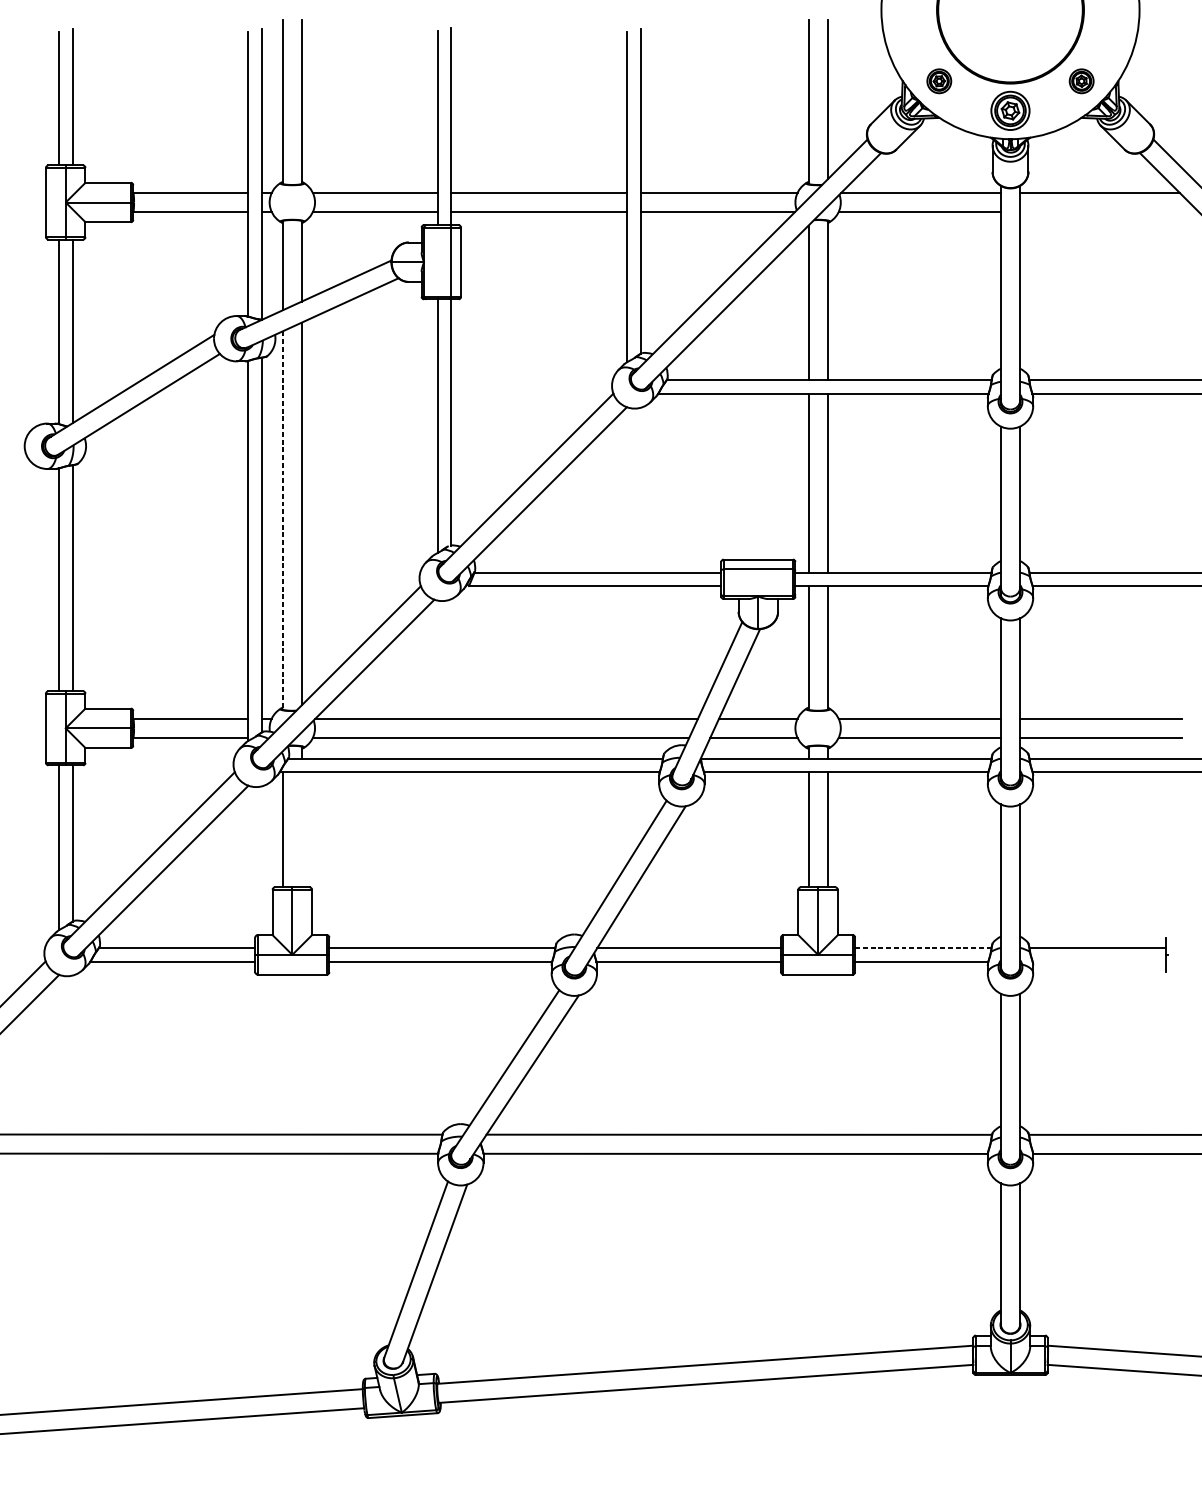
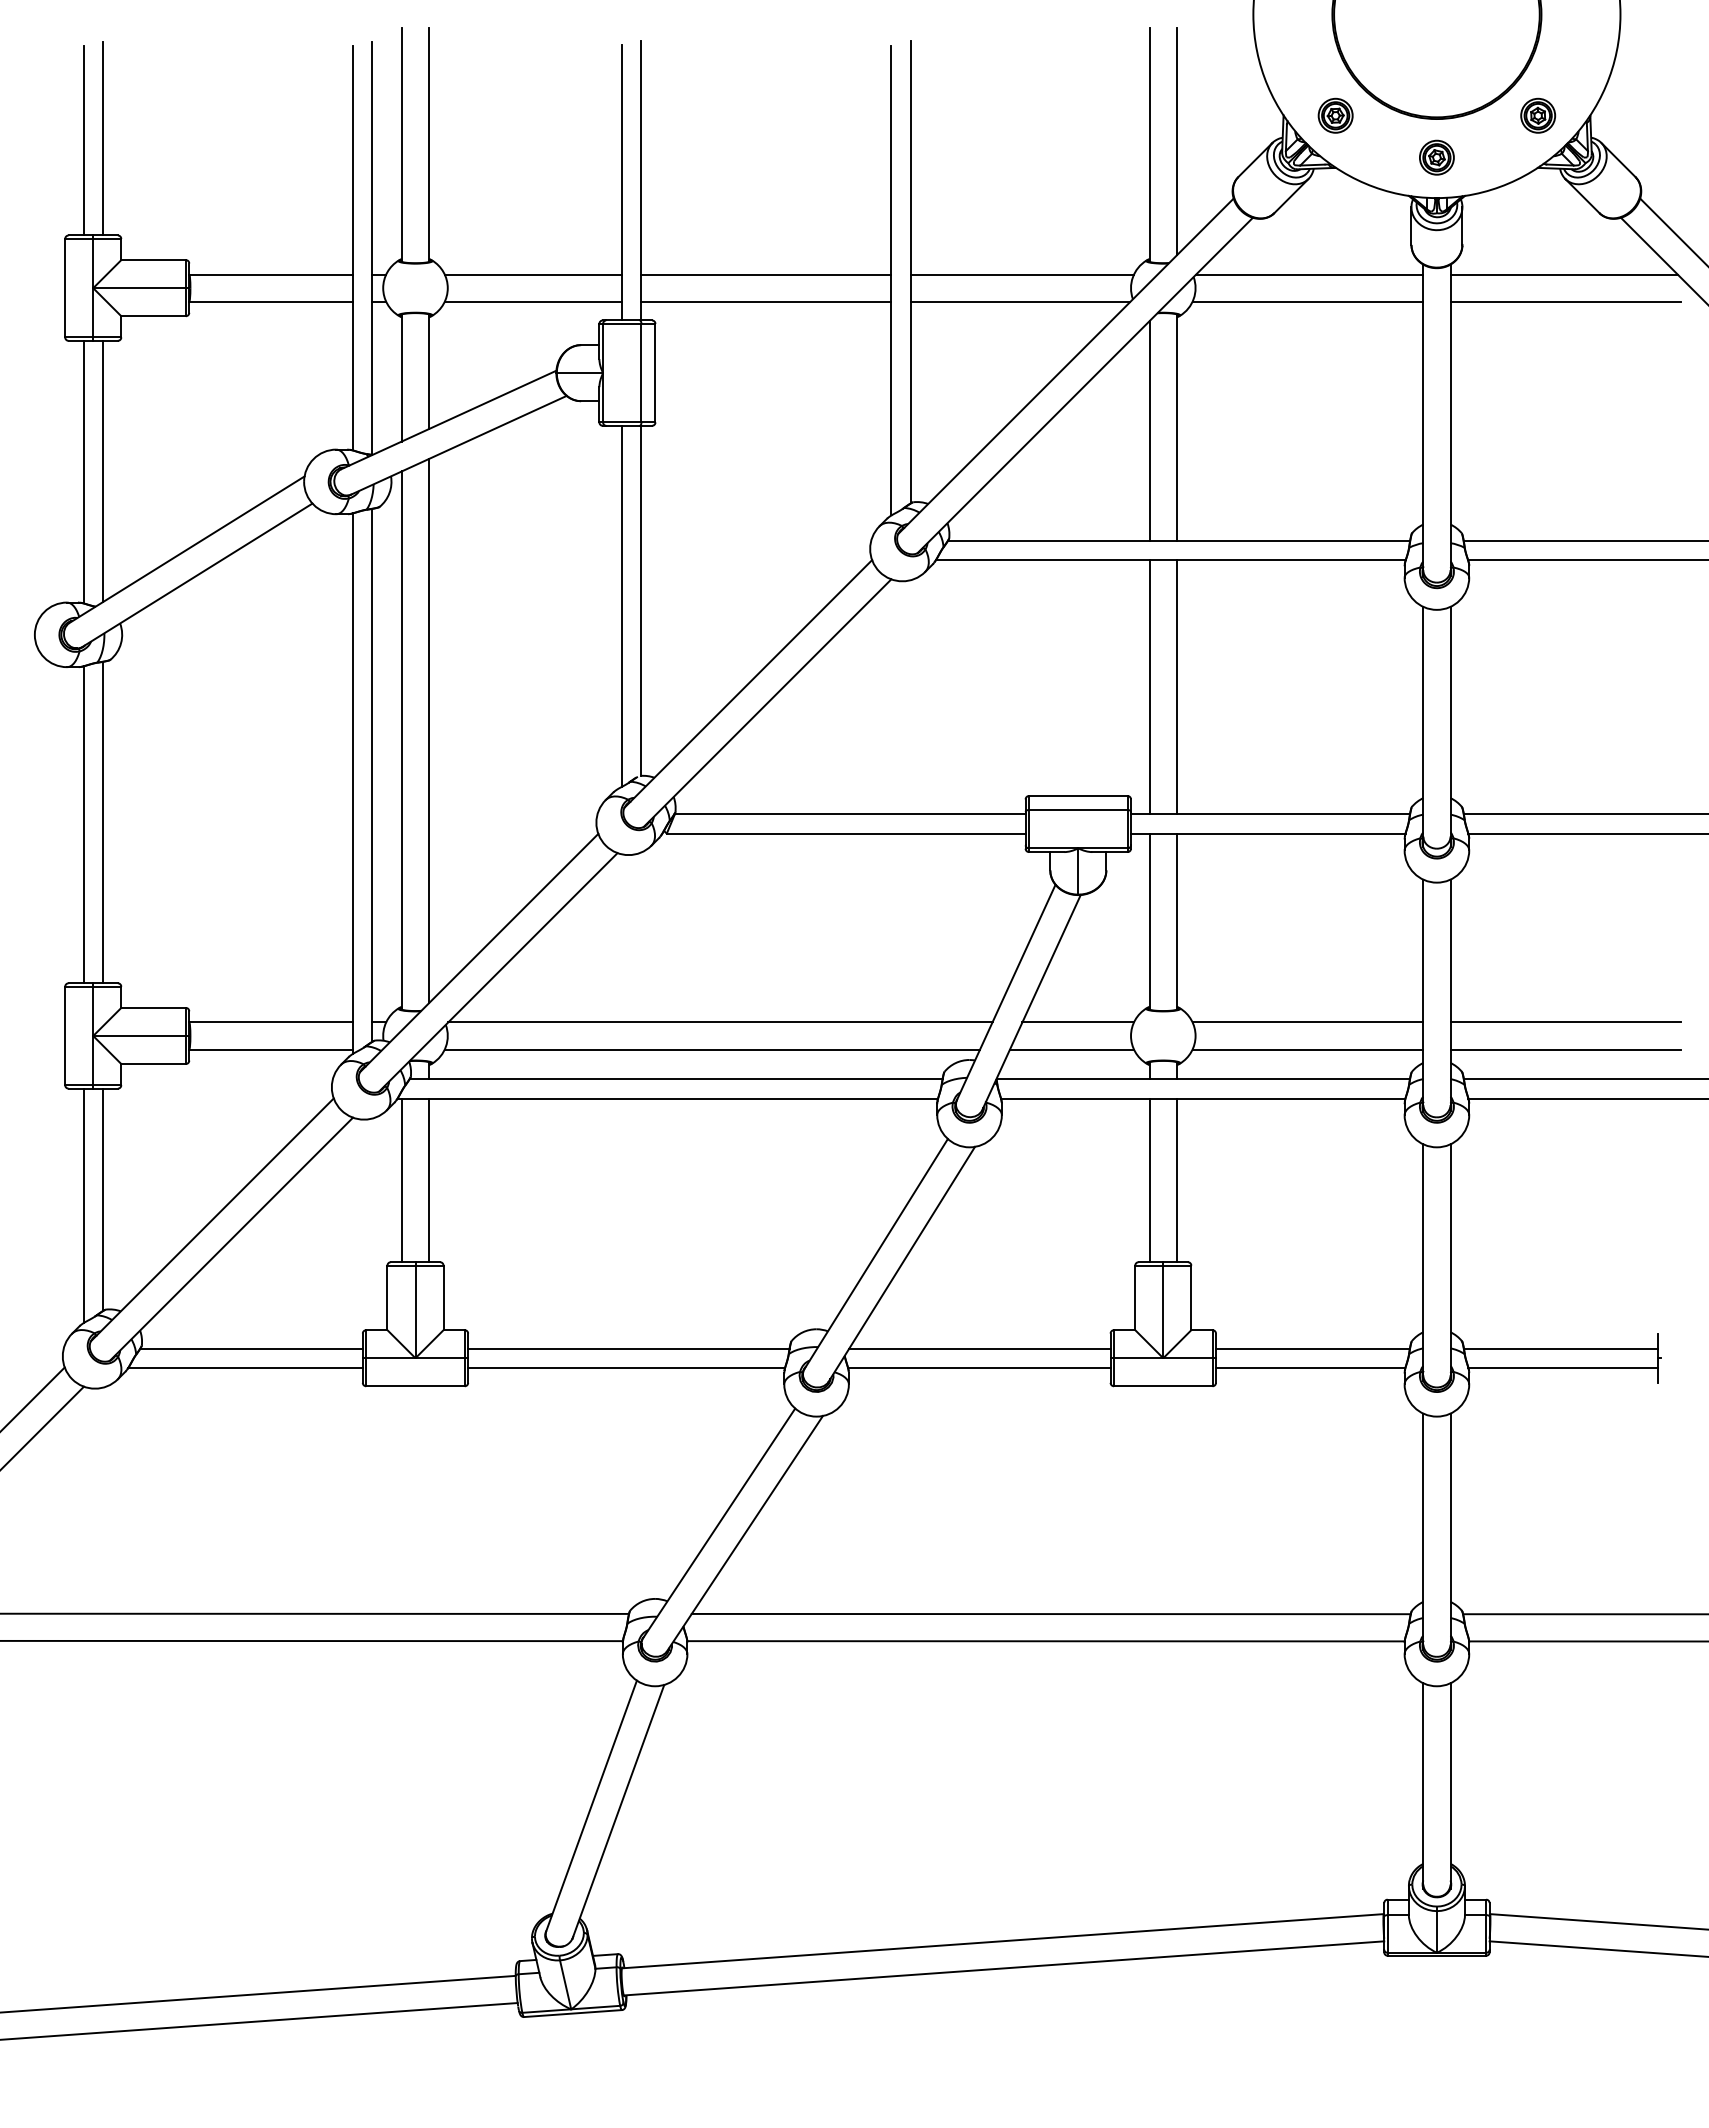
part: (1010, 110) -> (1436, 157), size x0.62
line: (1100, 211) -> (1565, 301), added
line: (282, 521) -> (401, 741), dashed -> solid
line: (302, 829) -> (429, 1180), added
line: (923, 948) -> (1312, 1348), dashed -> solid
line: (1098, 961) -> (1562, 1367), added

